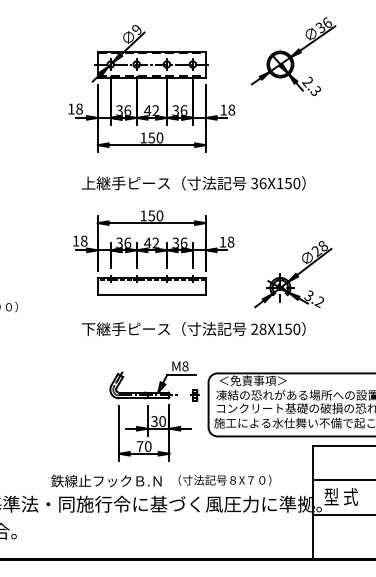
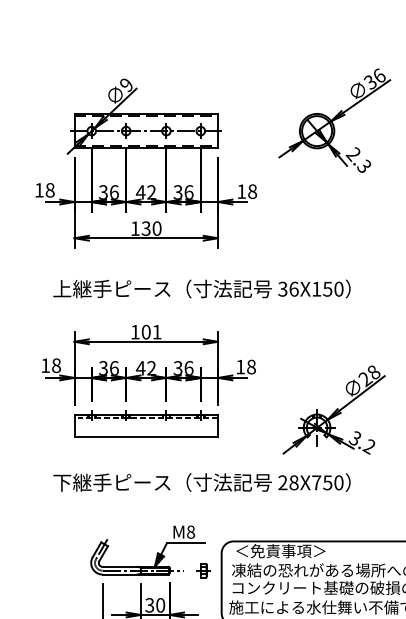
text: (151, 137) -> (145, 228), 150 -> 130
text: (155, 215) -> (151, 331), 150 -> 101
text: (279, 328) -> (315, 481), 28X150 -> 28X750

